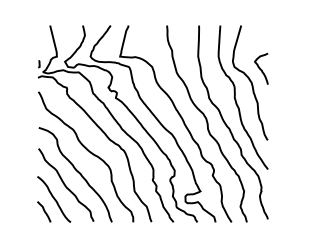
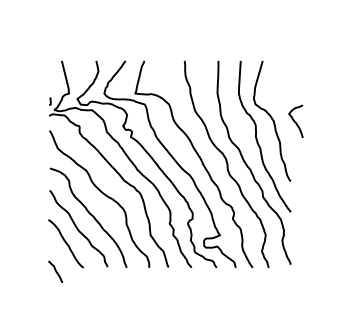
curve: (260, 68) -> (295, 121), moved
curve: (44, 211) -> (55, 271), moved

